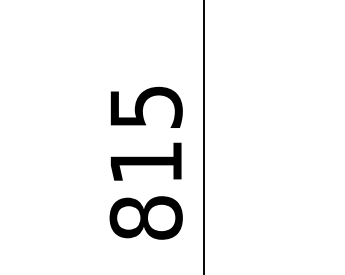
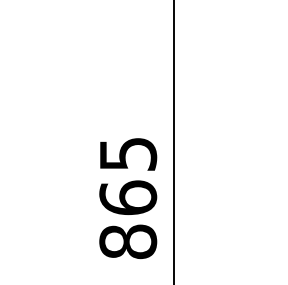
text: (146, 161) -> (128, 197), 815 -> 865

